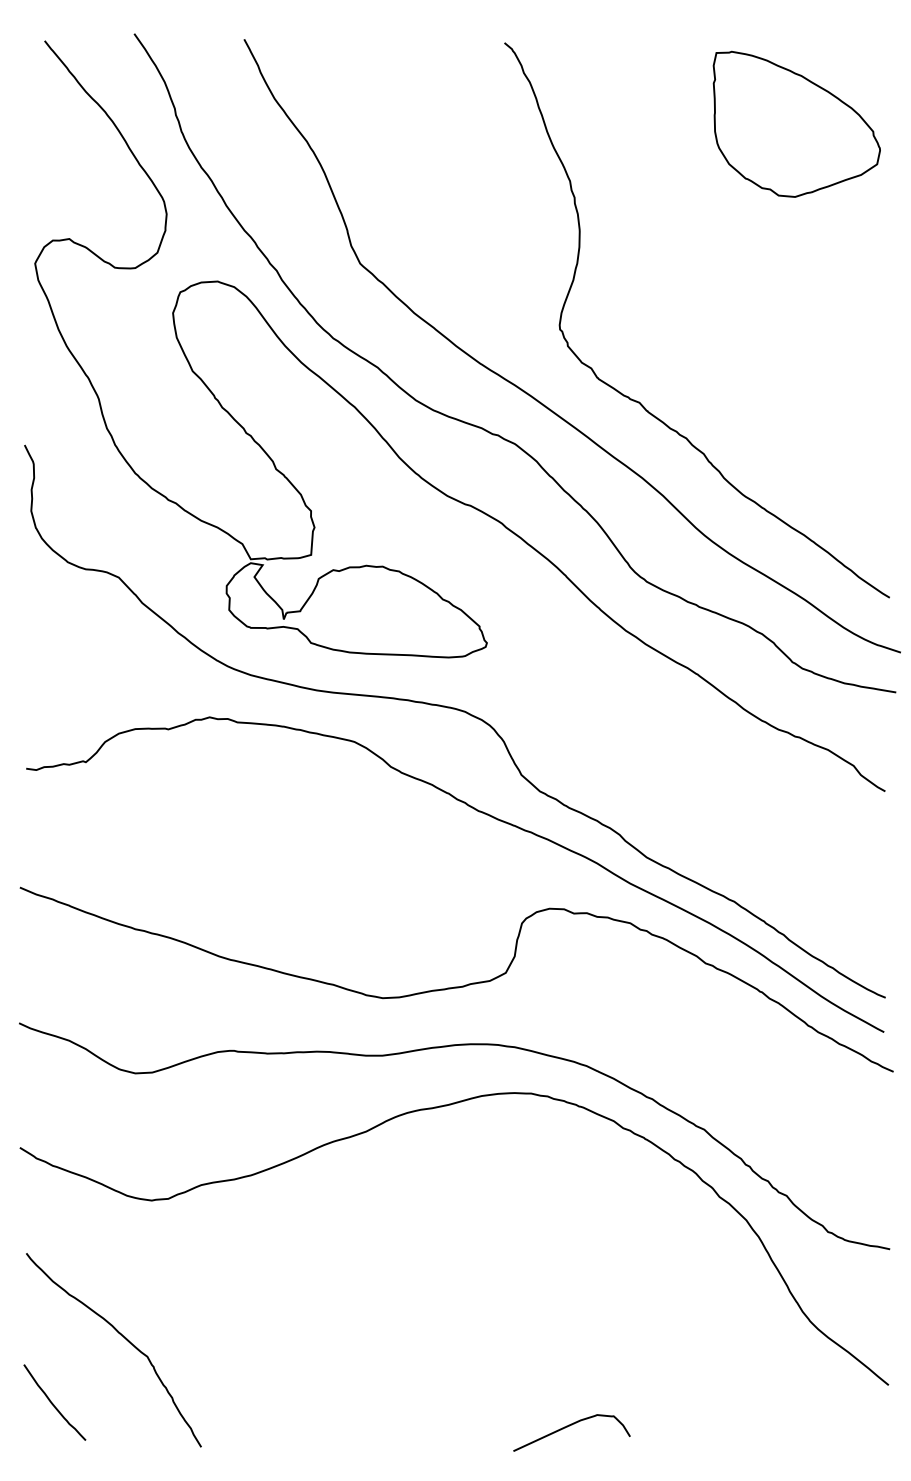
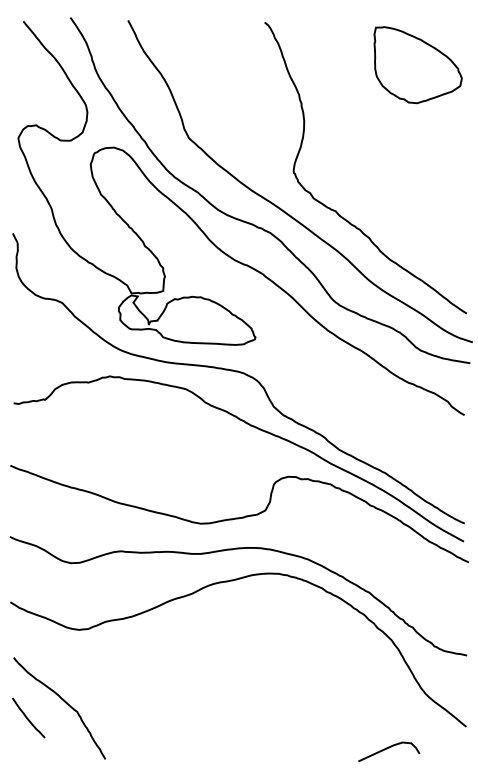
curve: (52, 1401) -> (27, 717), moved
curve: (568, 1428) -> (387, 749), moved

